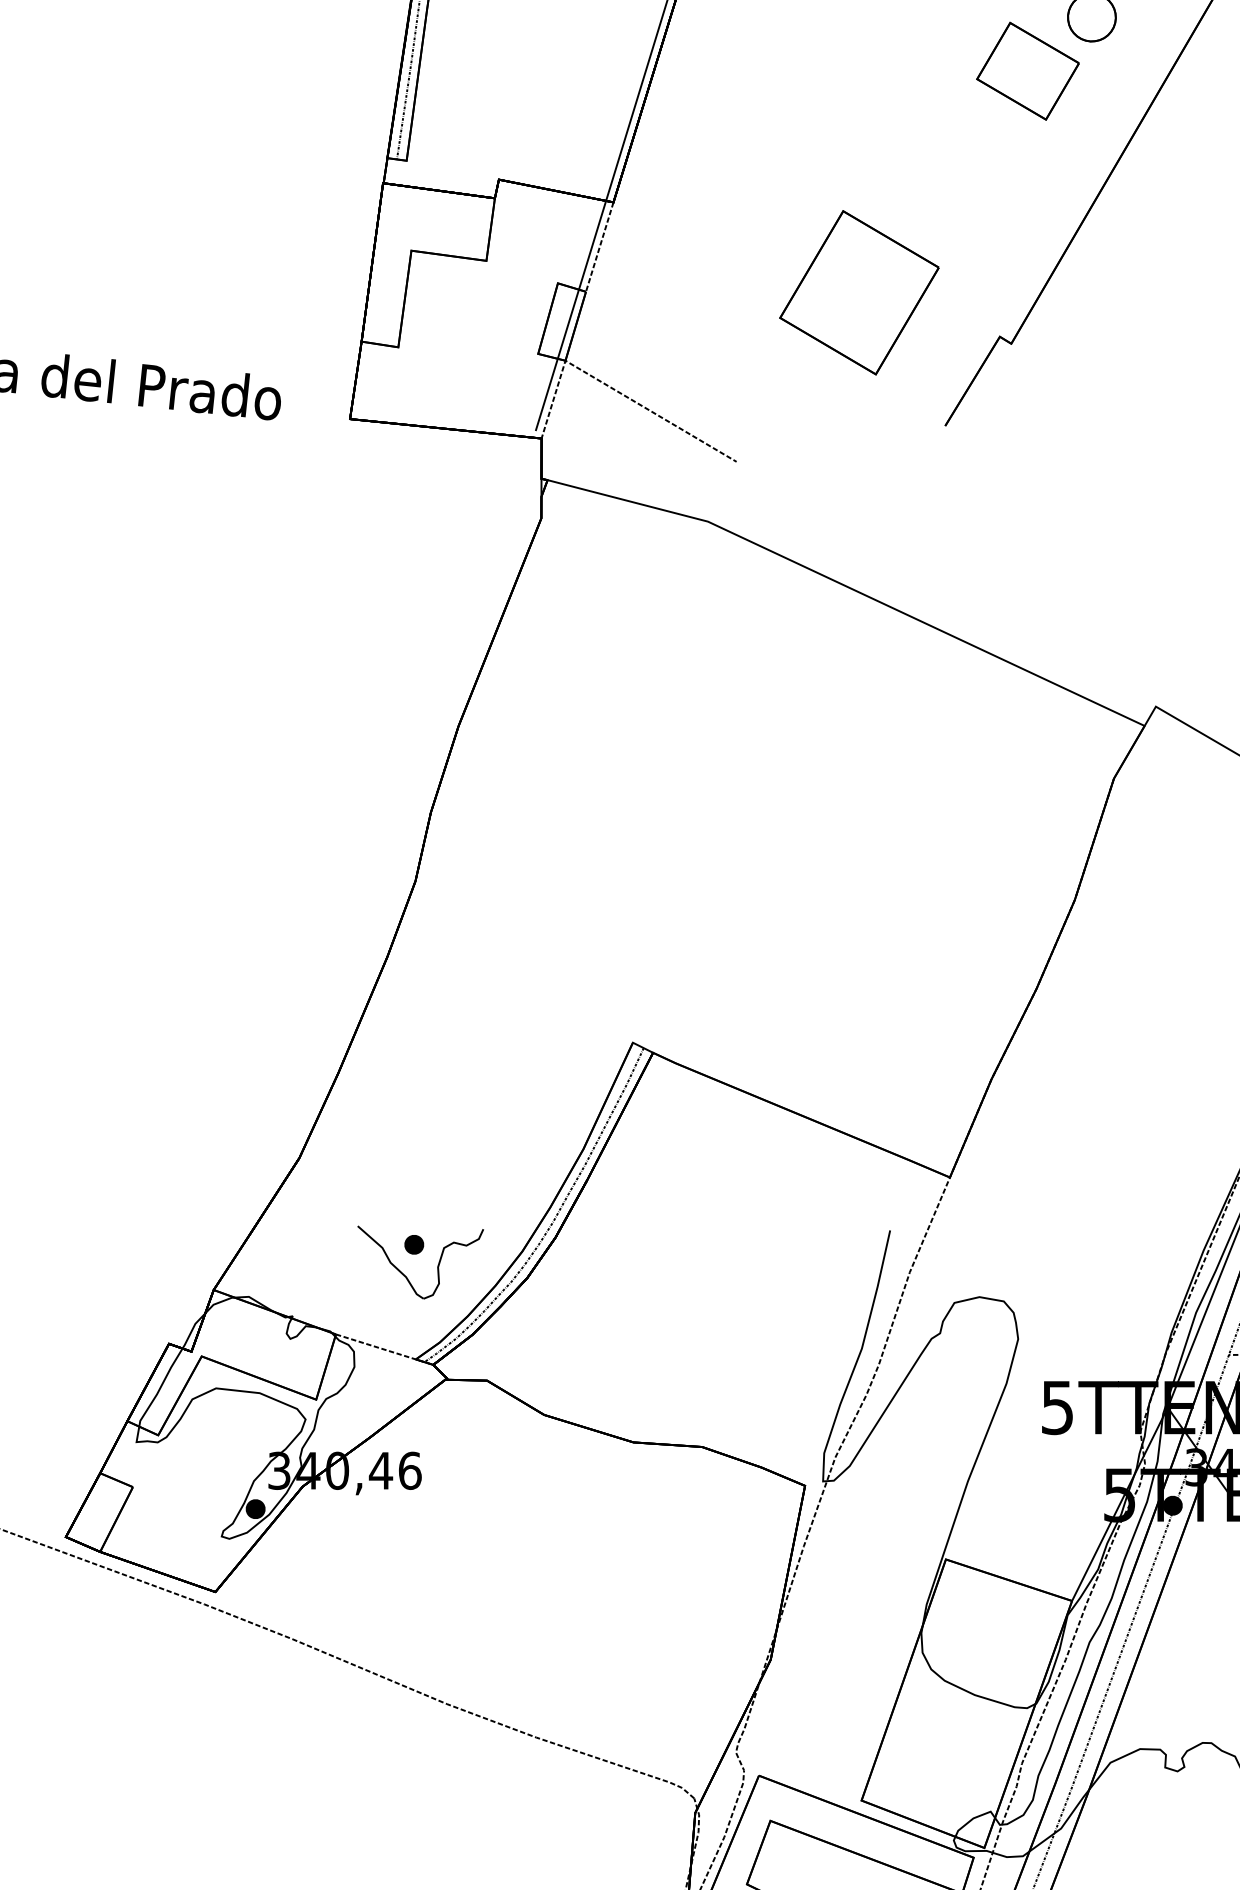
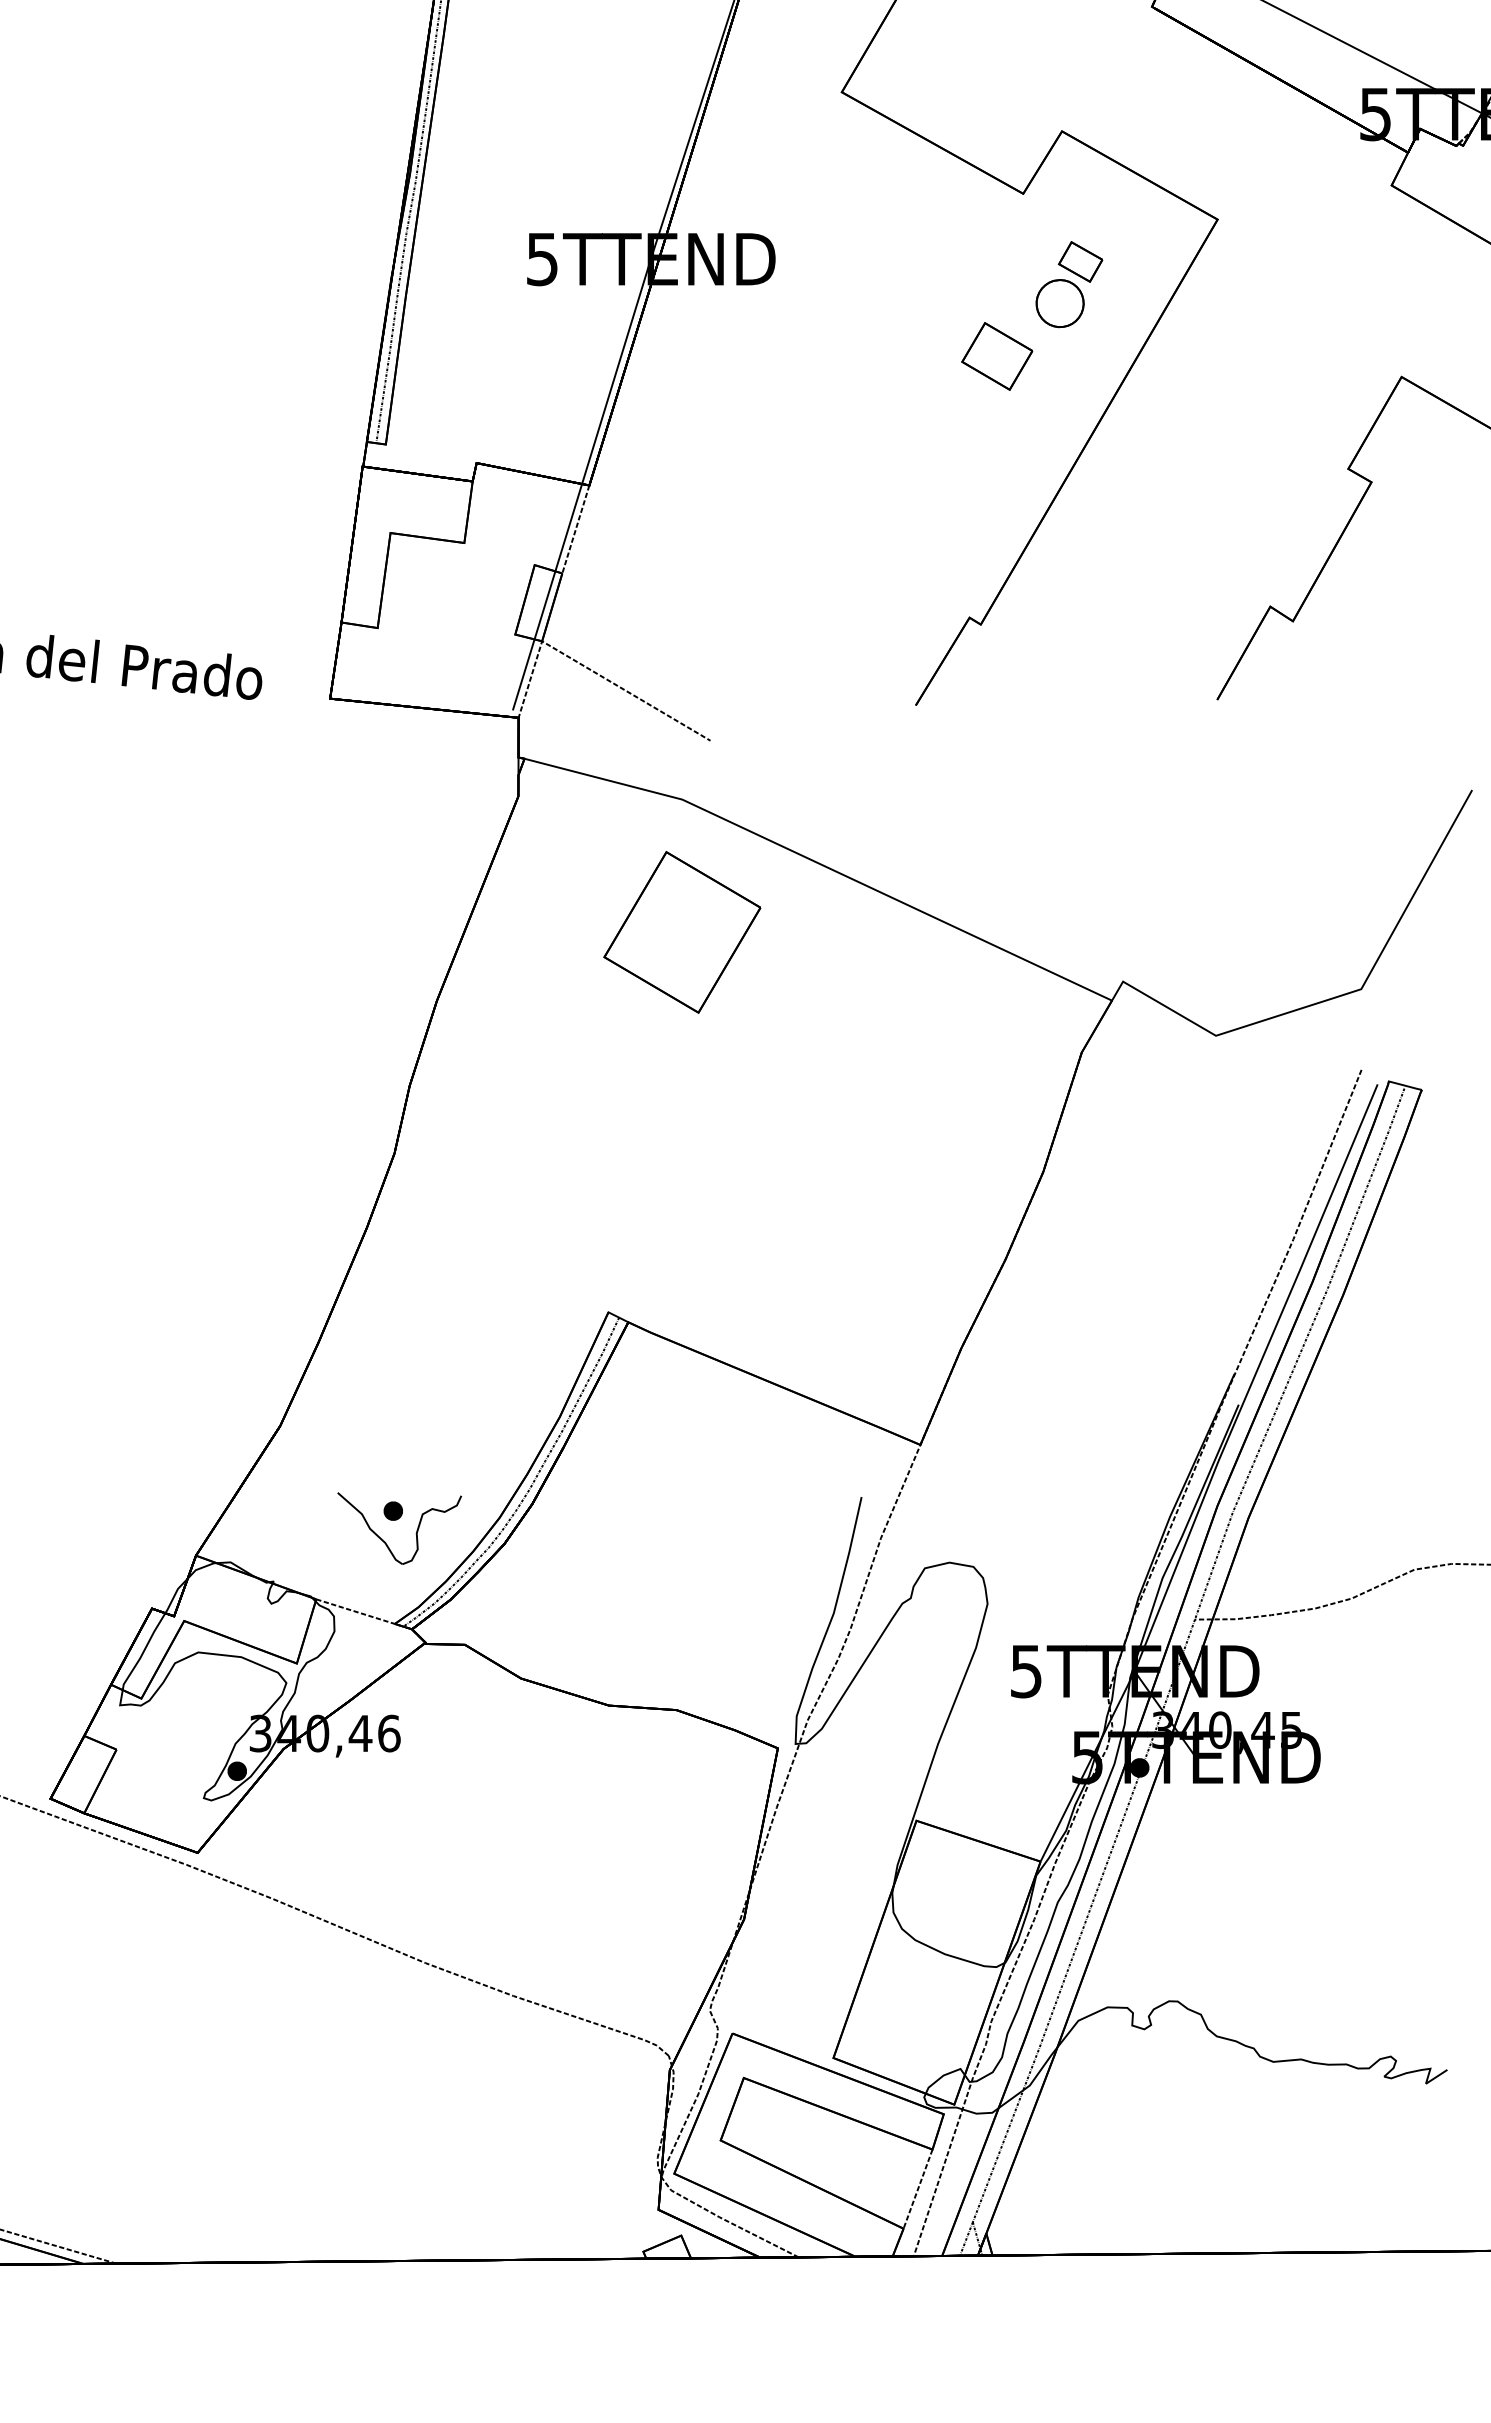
part: (1028, 71) -> (997, 356), size x0.7
part: (859, 292) -> (682, 932), moved

